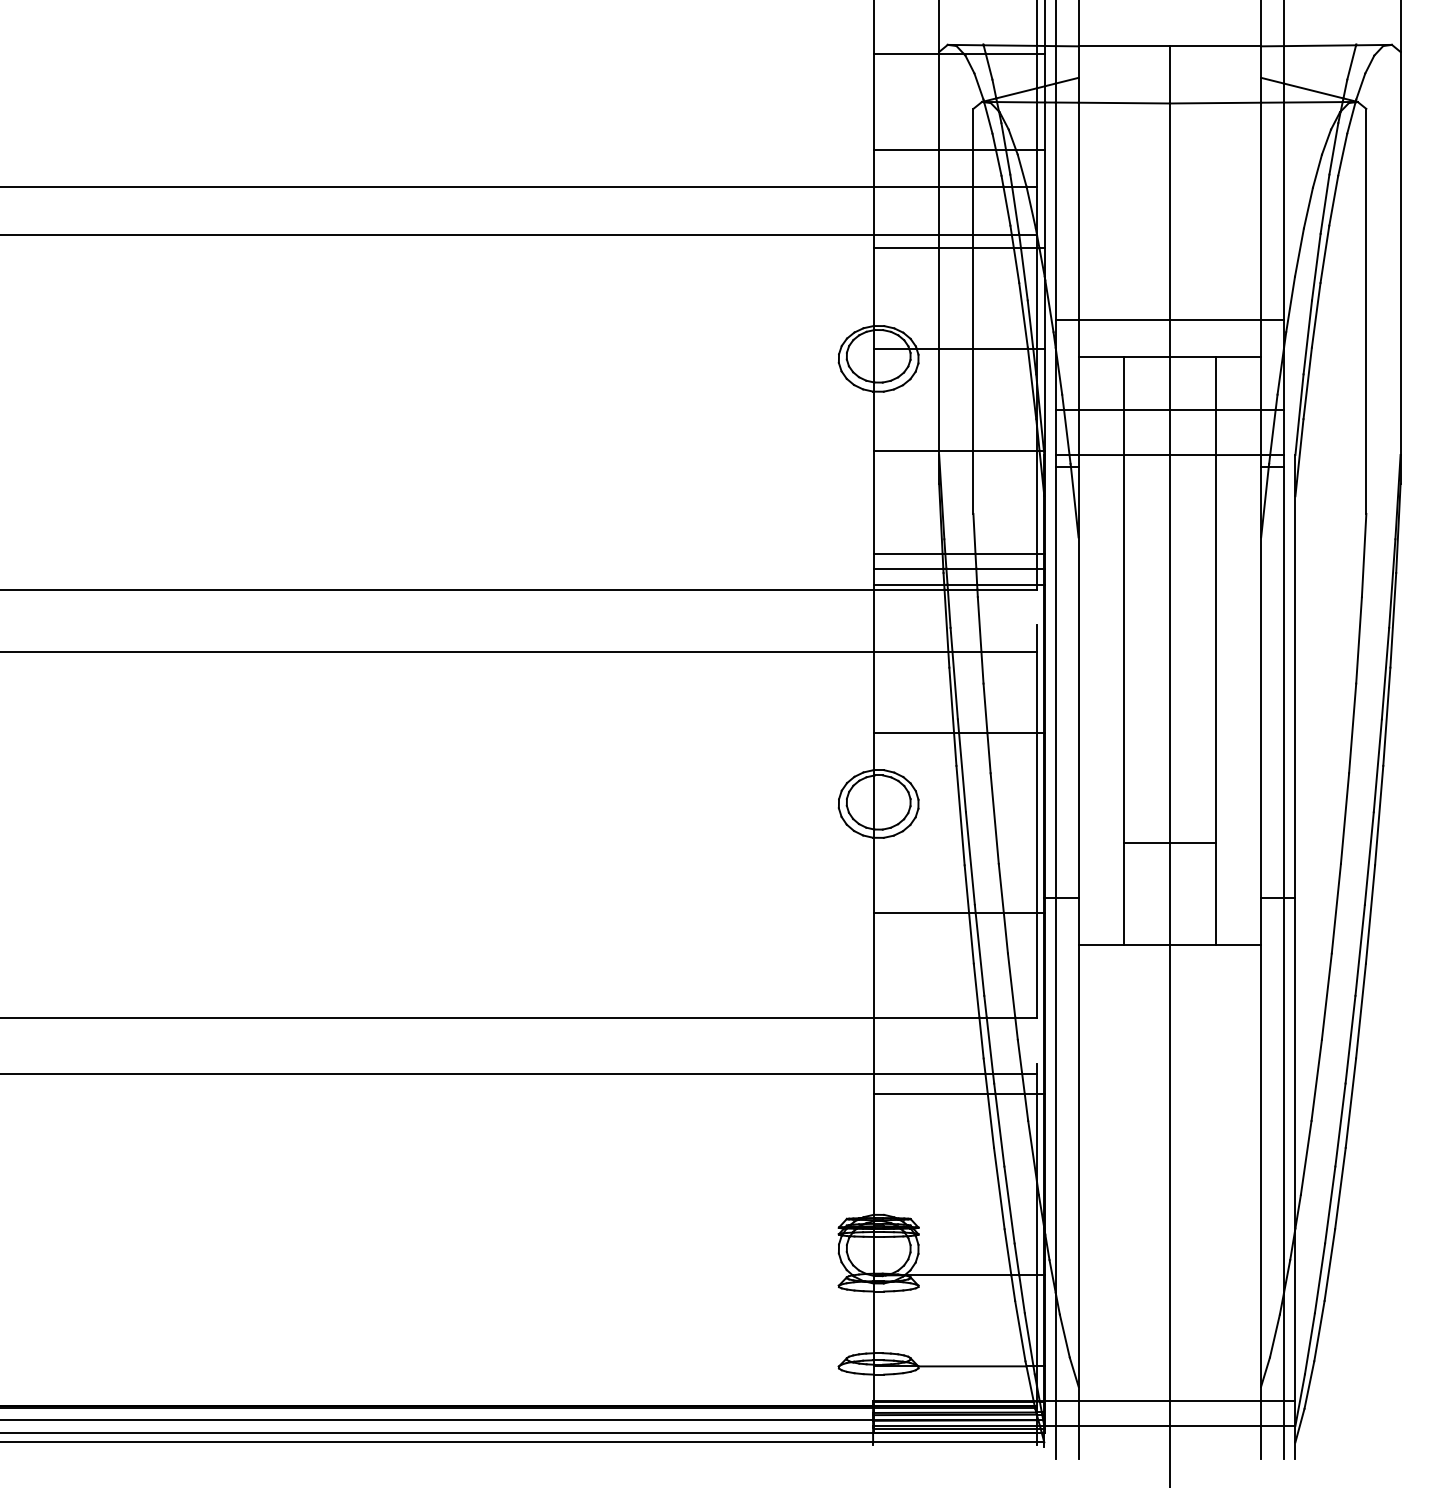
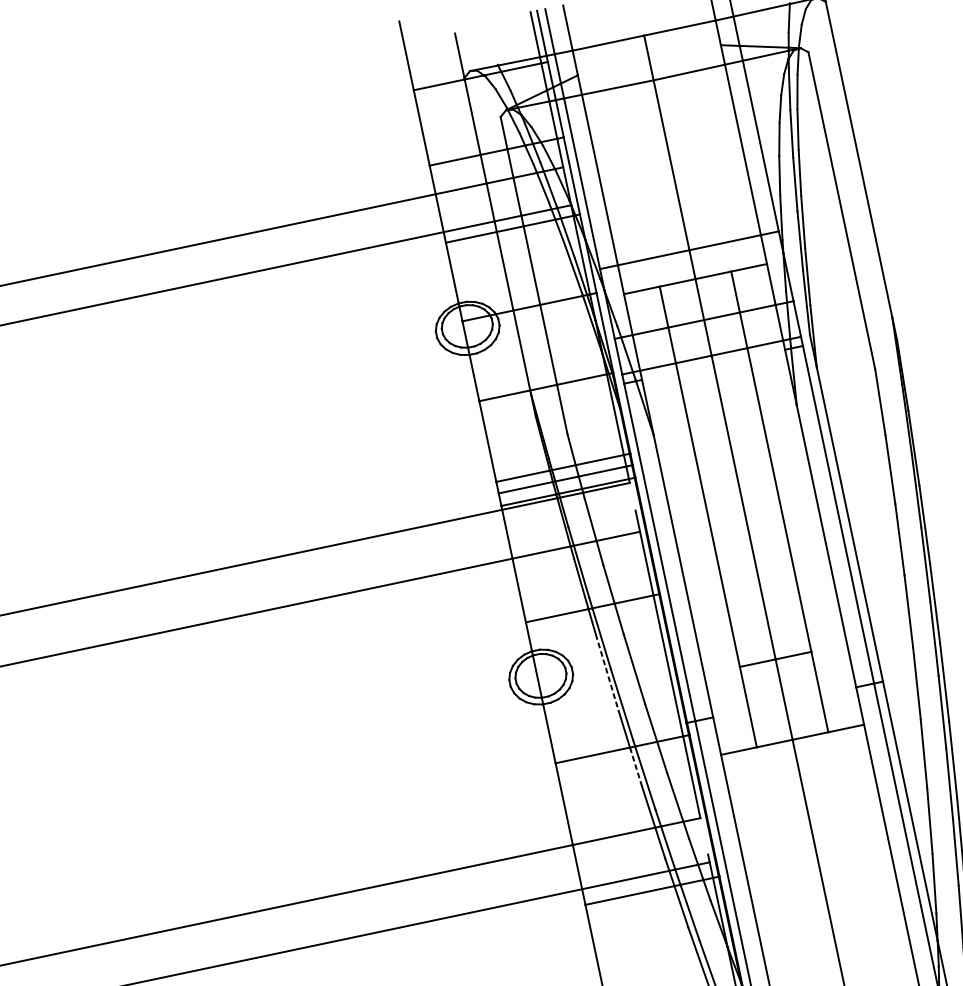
line: (960, 815) -> (607, 672), solid -> dashed
line: (971, 938) -> (636, 767), solid -> dashed

